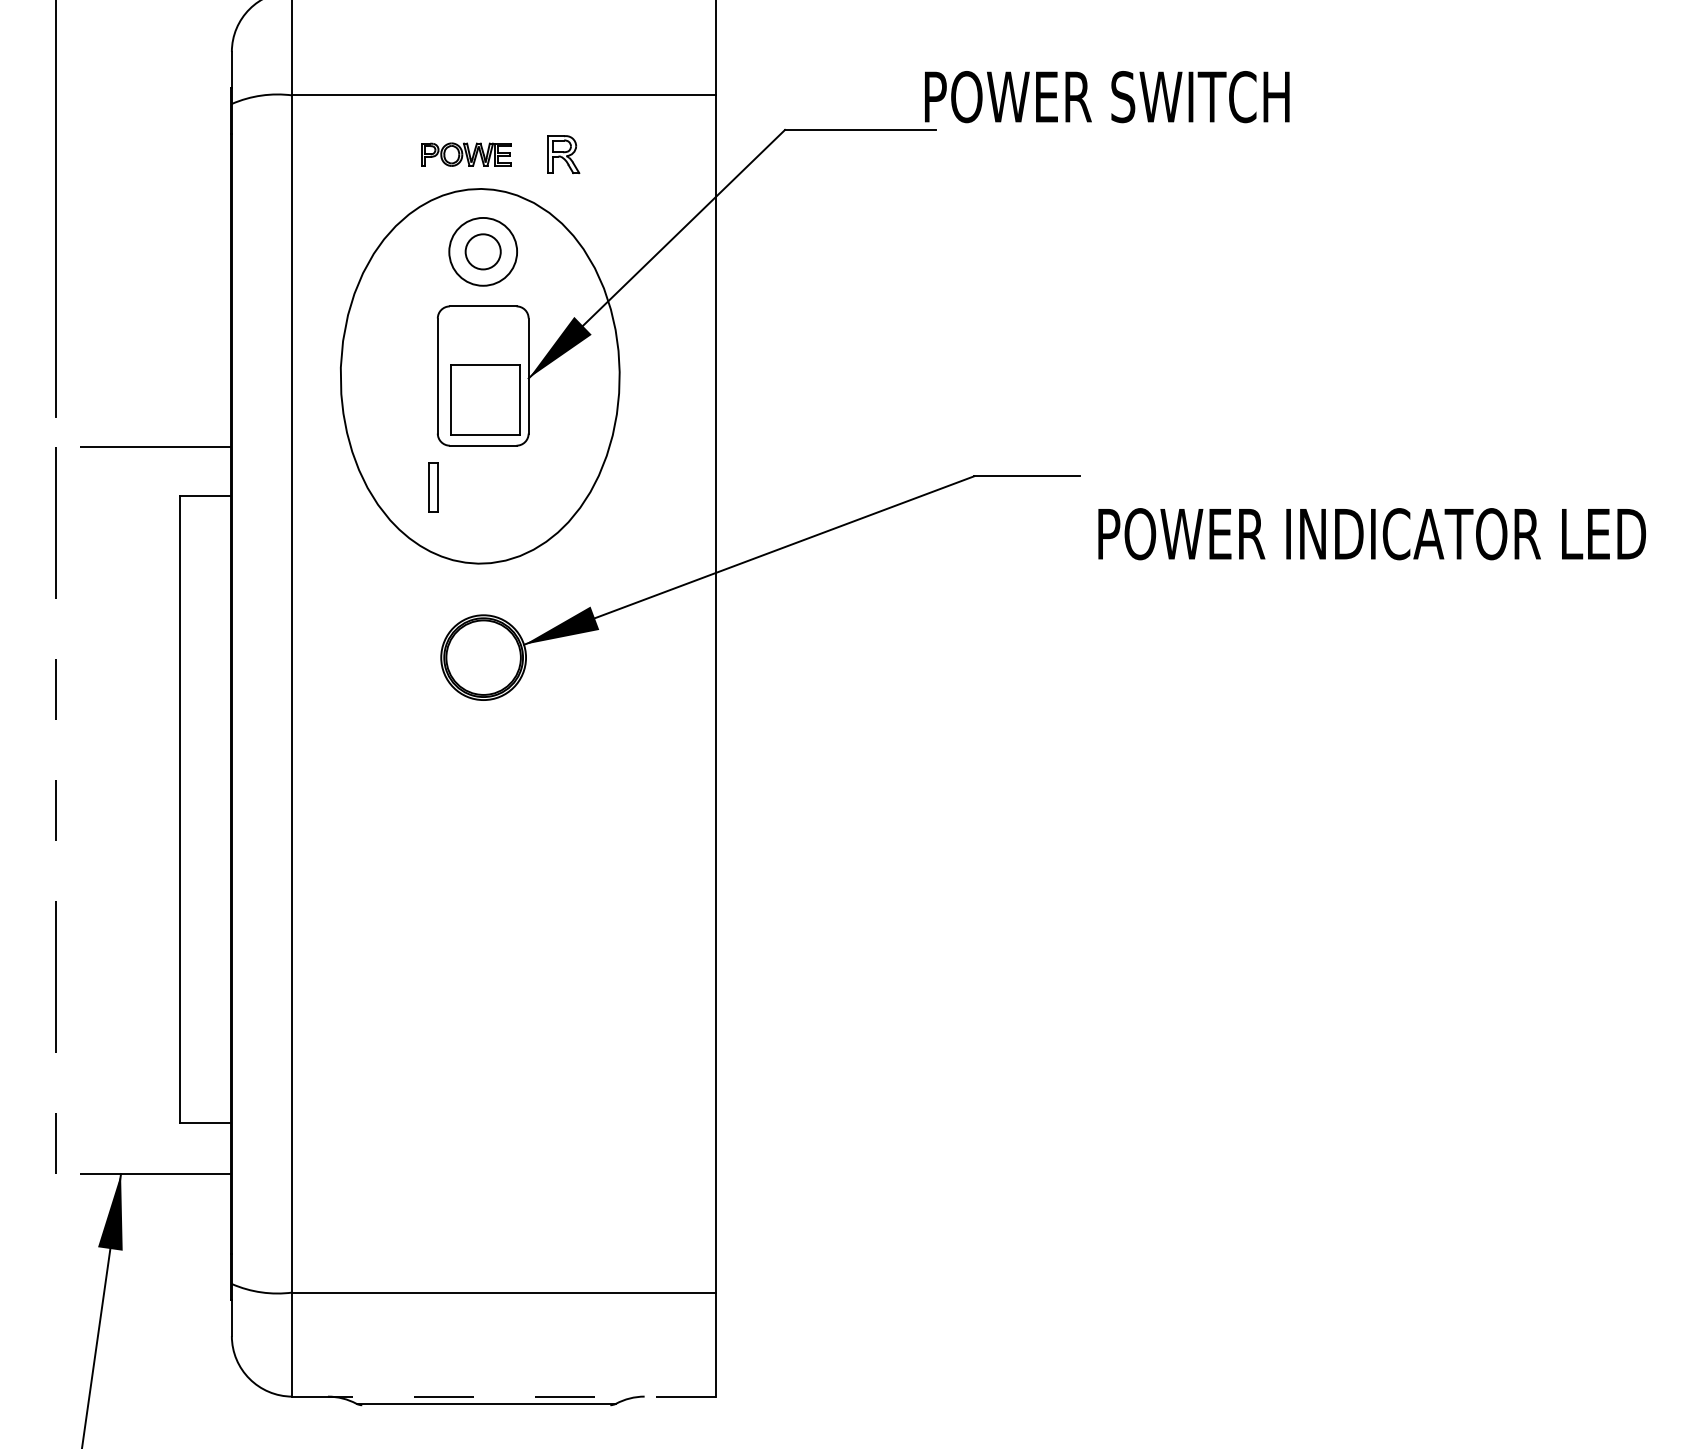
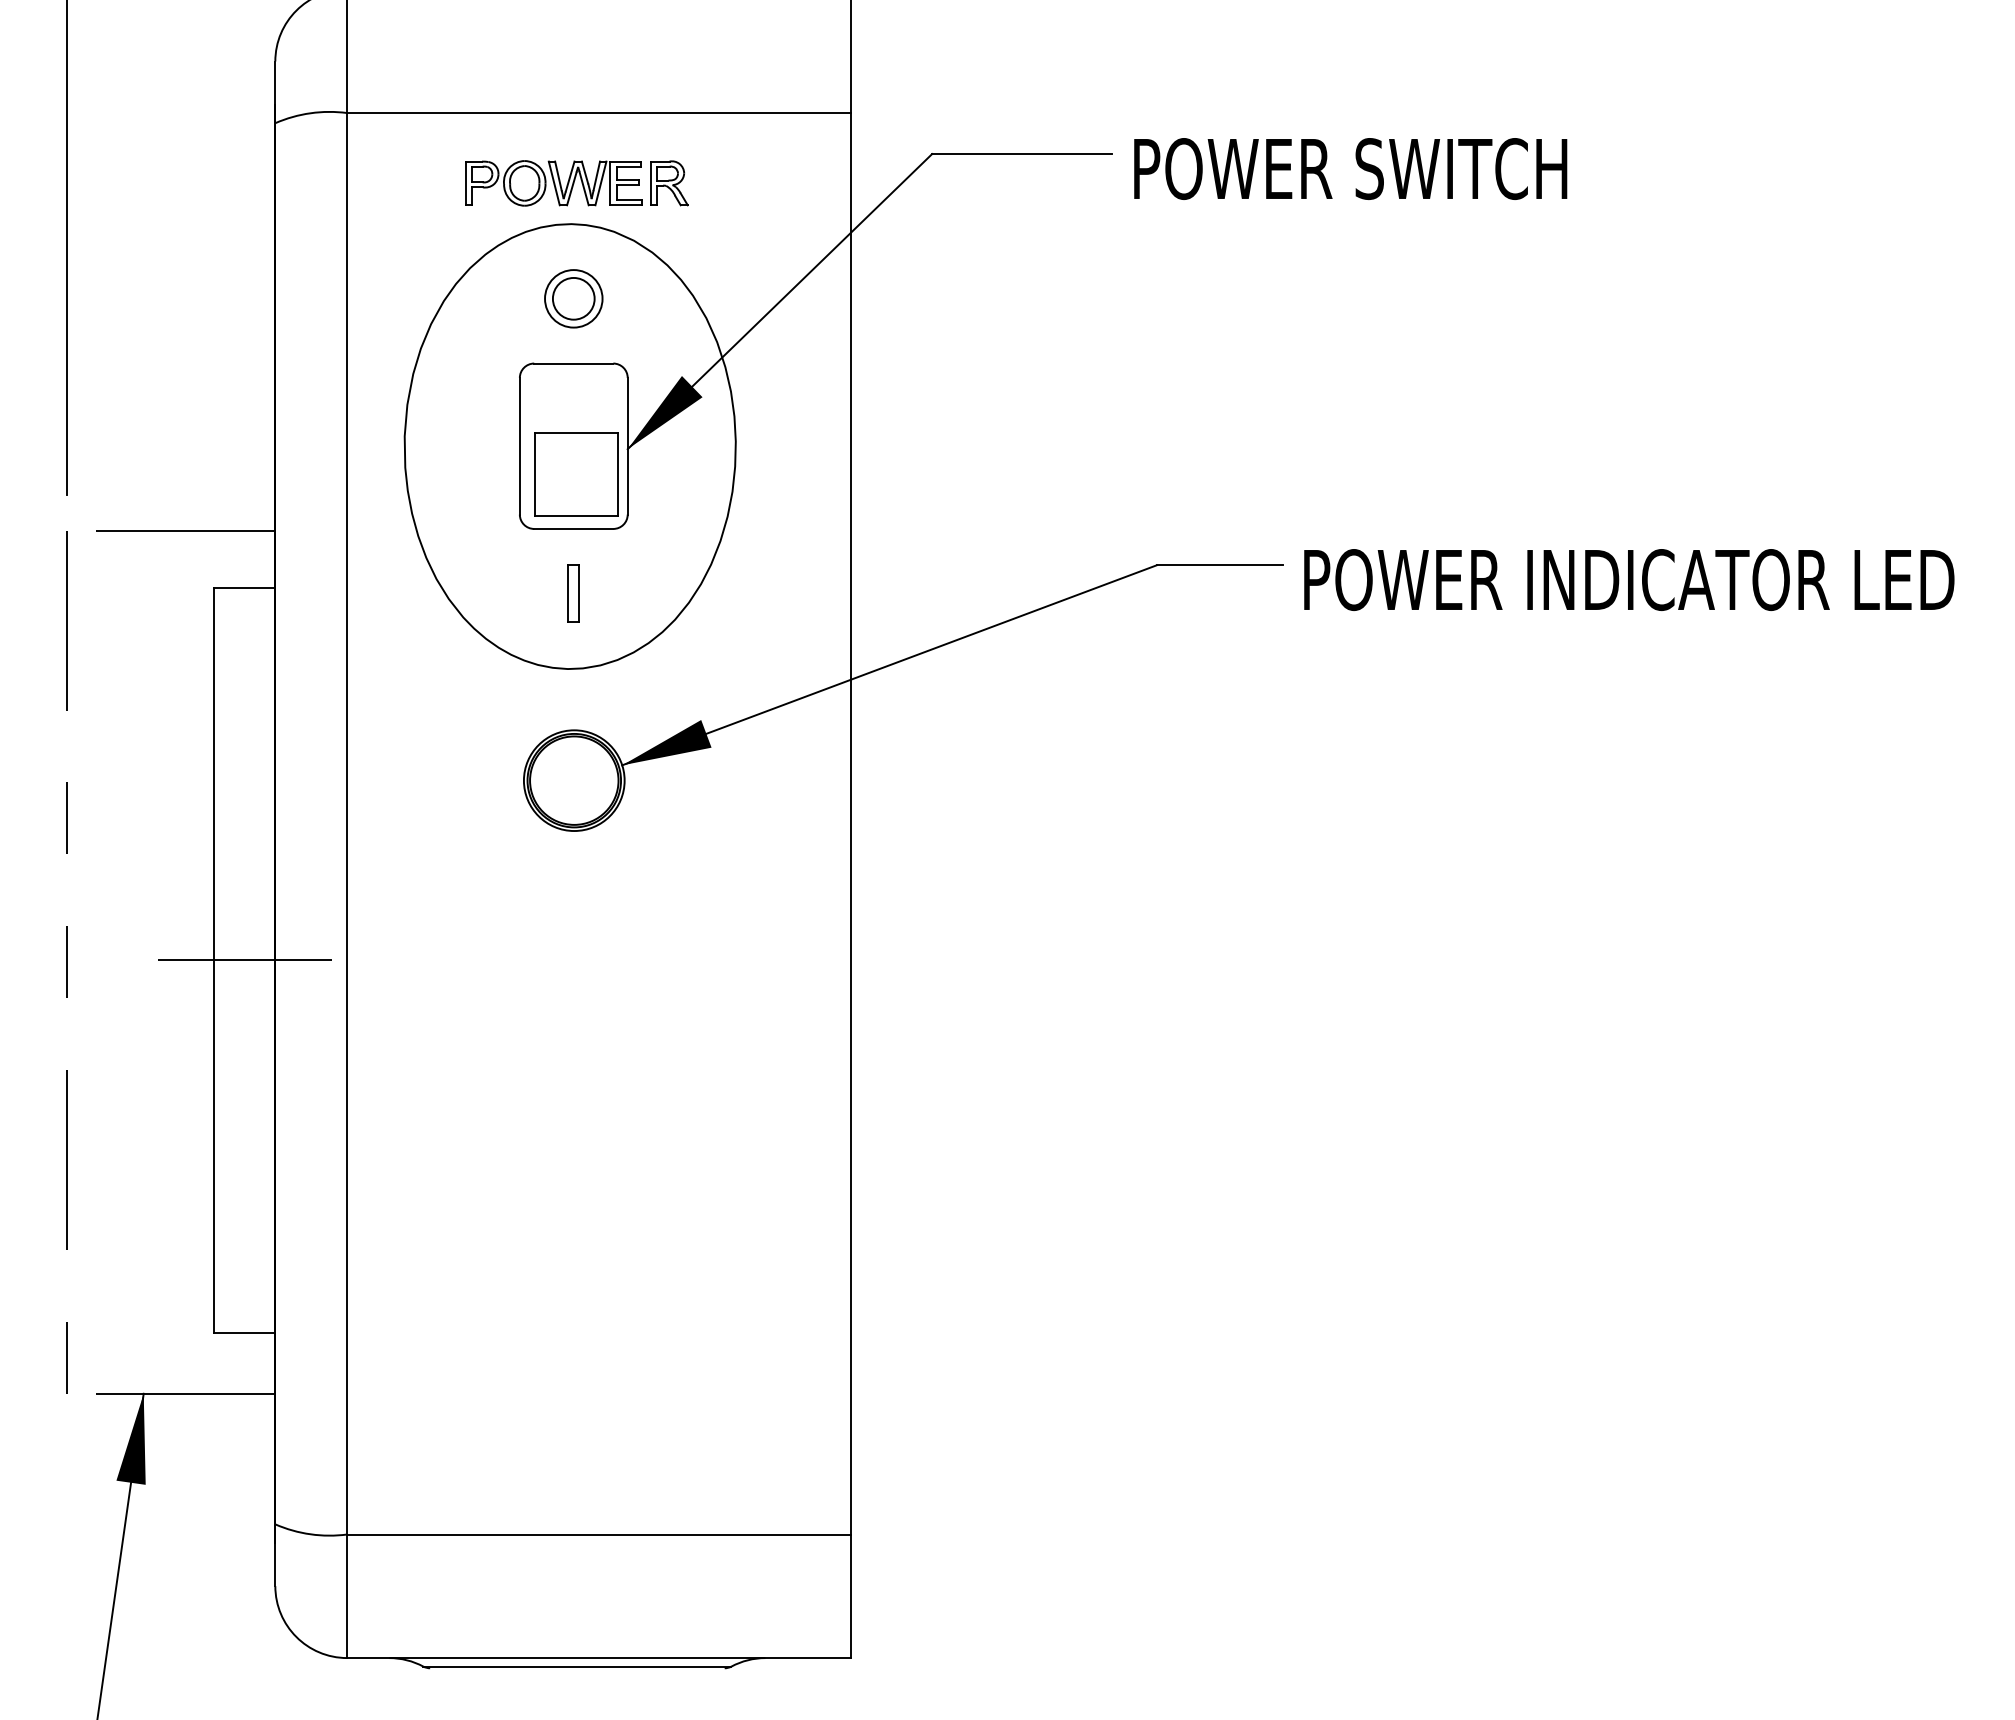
text: (1107, 96) -> (1350, 168), moved
part: (466, 154) -> (553, 183), size x1.67
circle: (482, 251) -> (573, 298), size x0.71
part: (433, 487) -> (573, 593), moved
text: (1372, 533) -> (1629, 579), moved
line: (205, 809) -> (244, 960), added
line: (504, 1396) -> (598, 1658), dashed -> solid

